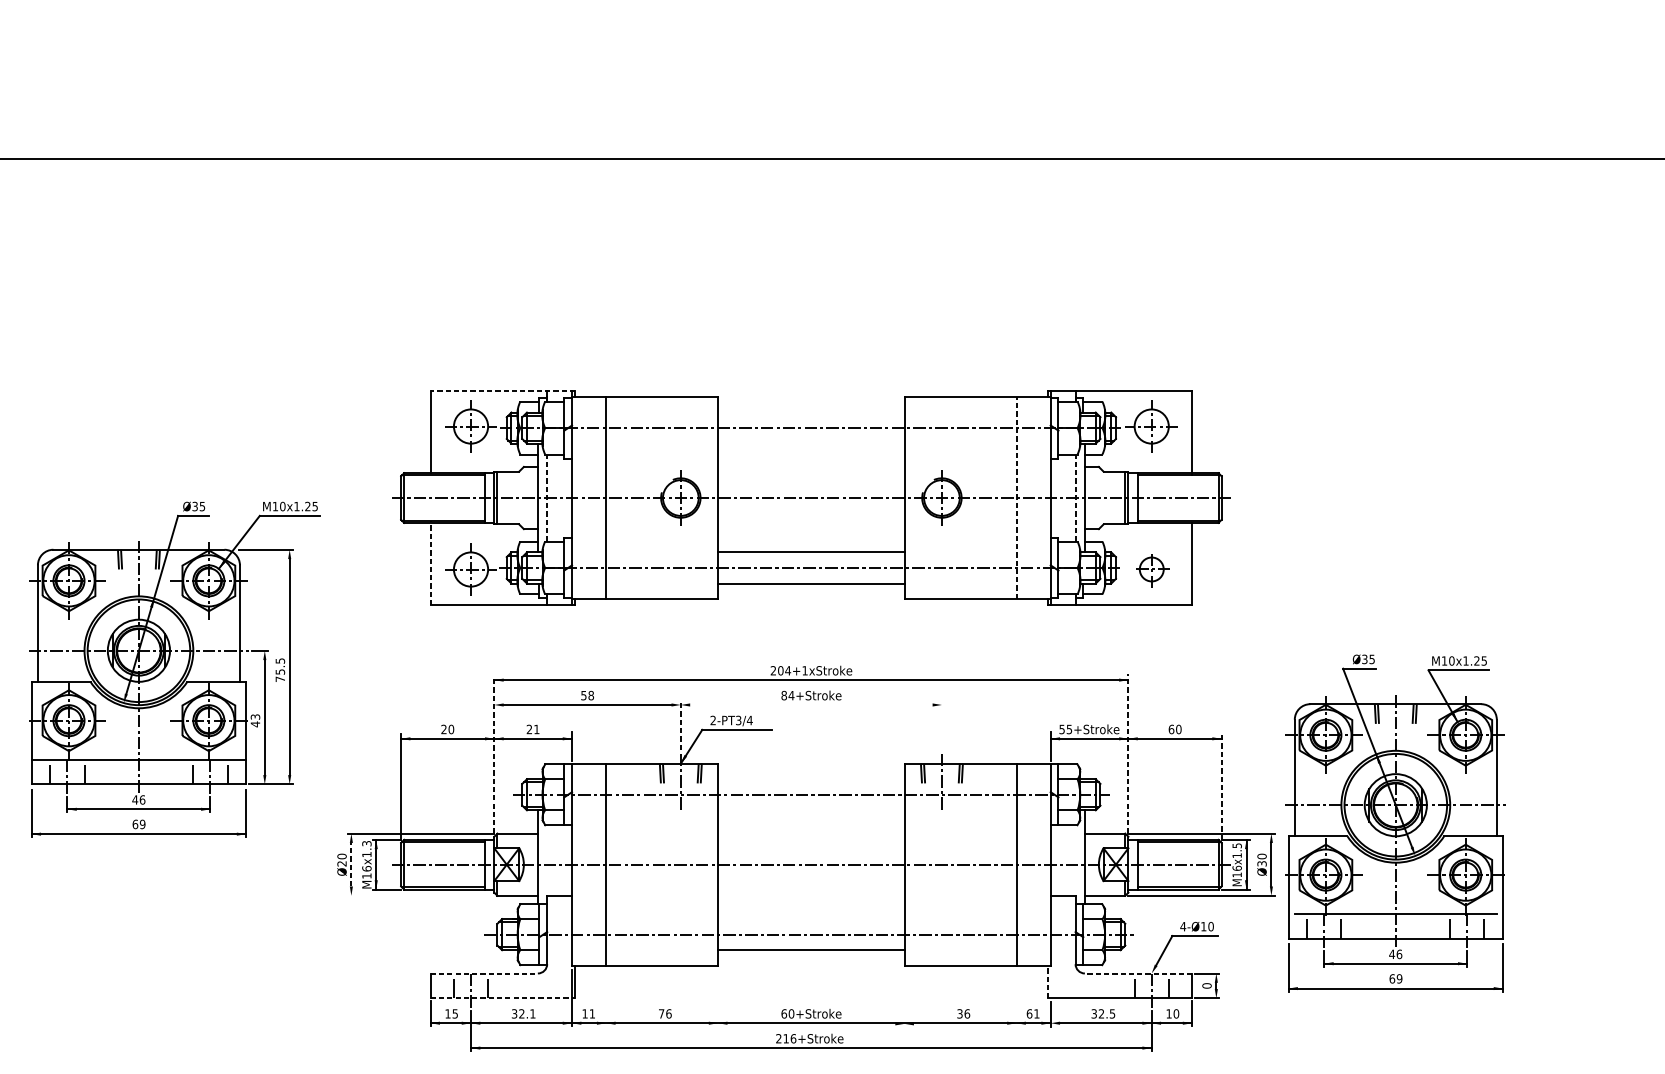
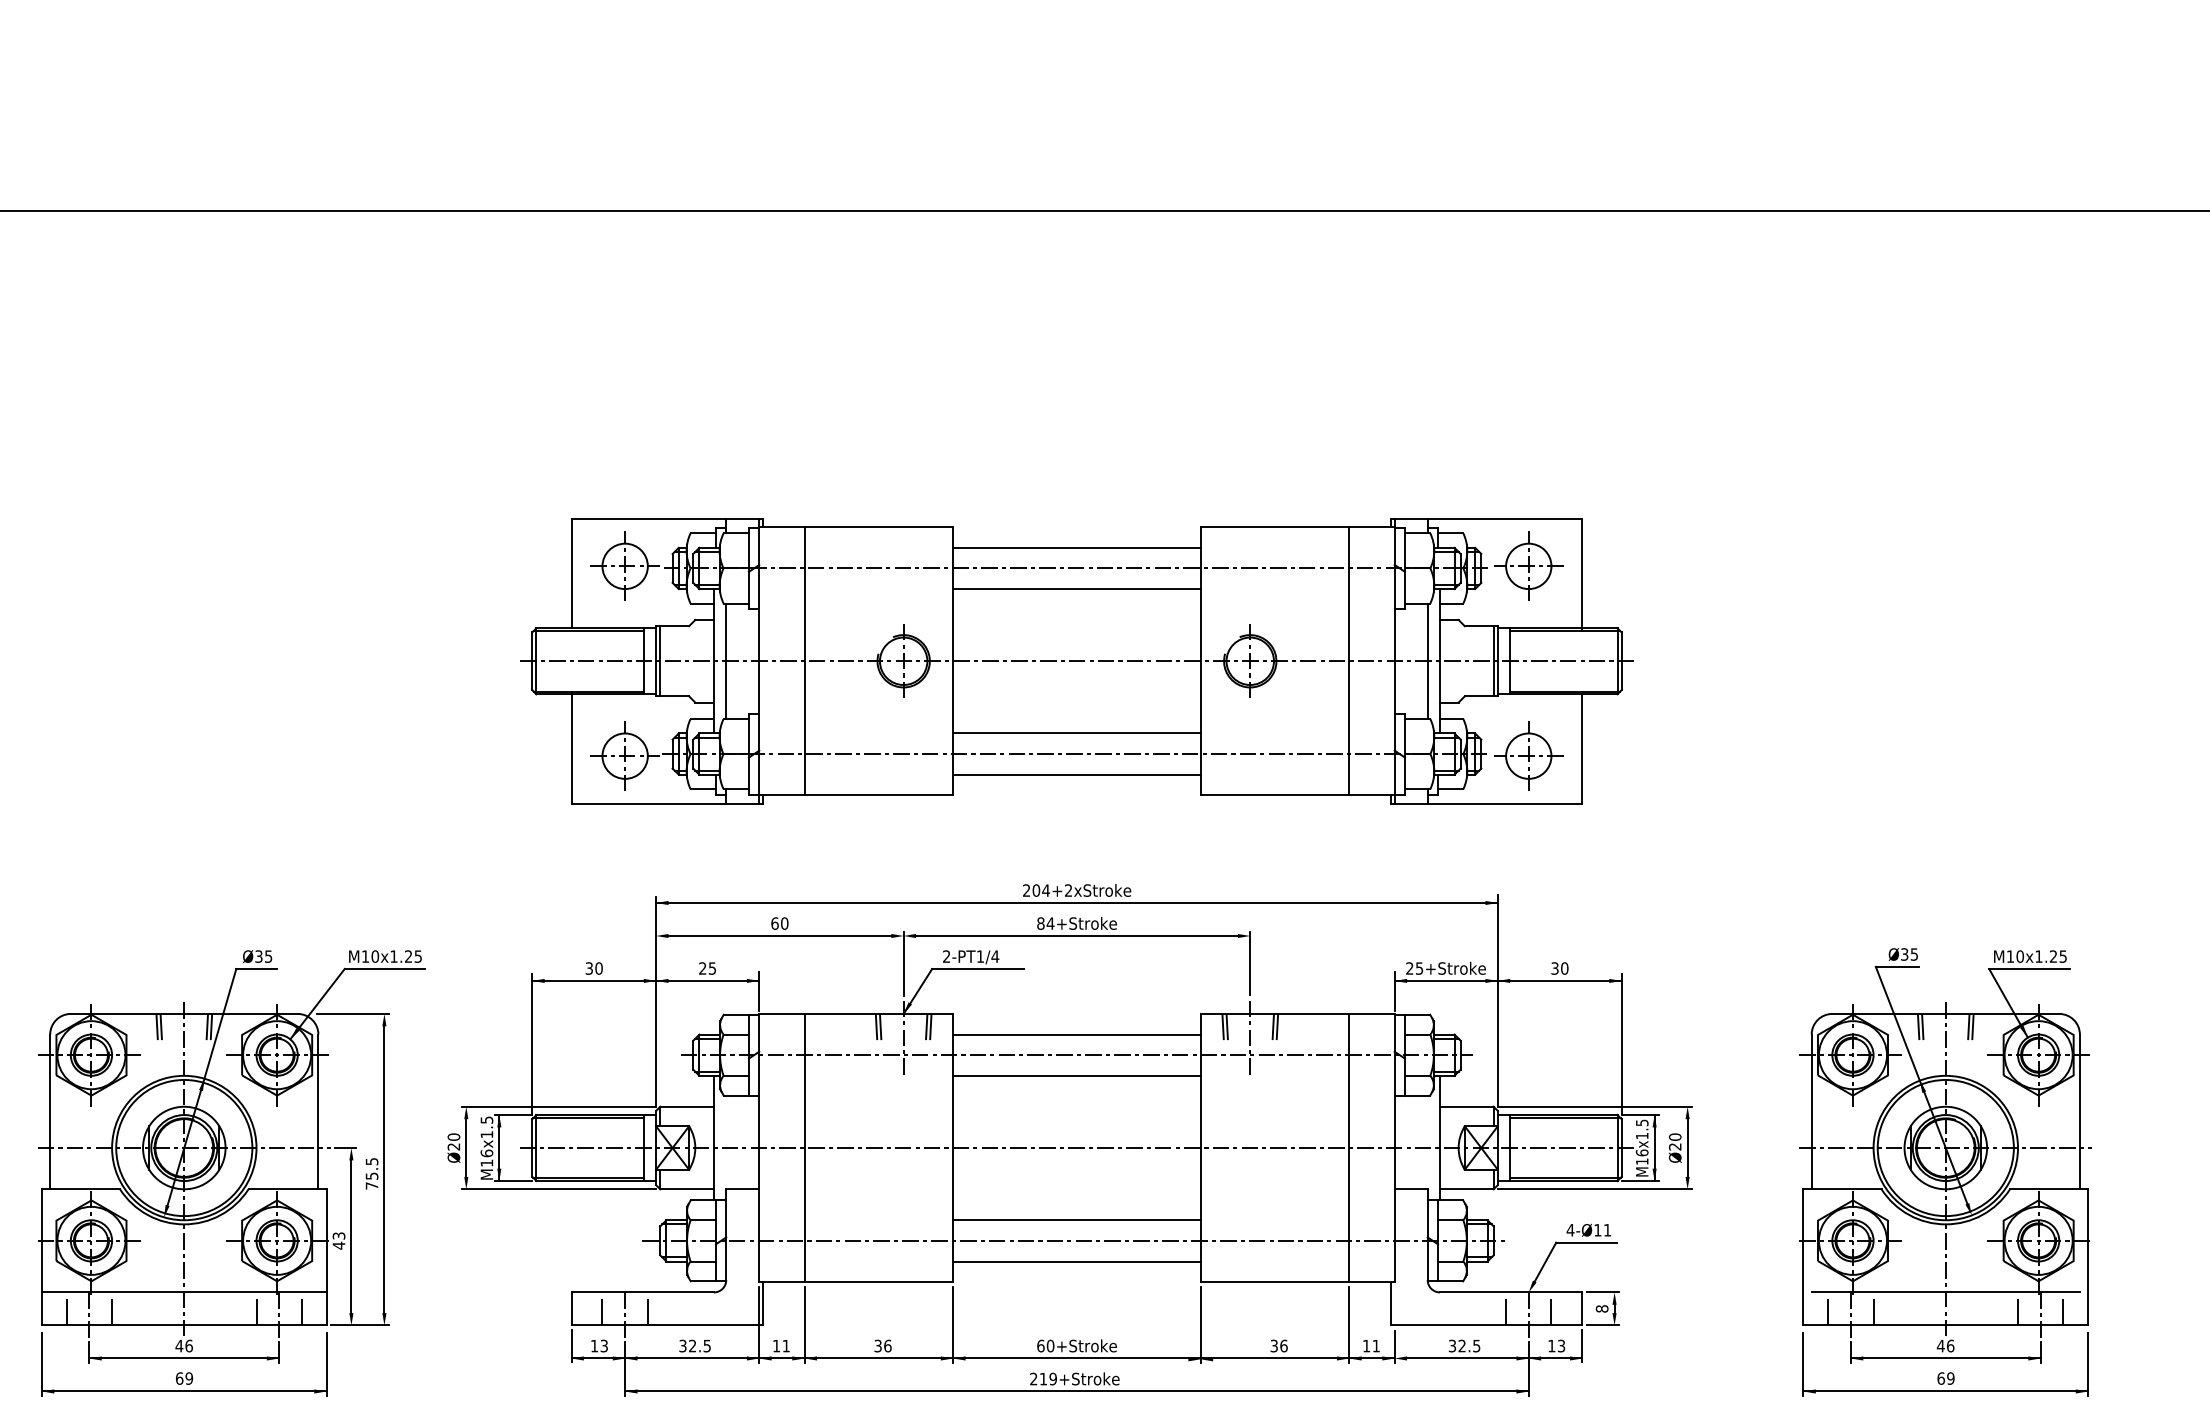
line: (502, 390) -> (667, 518), dashed -> solid
line: (811, 412) -> (1076, 547), added
line: (811, 443) -> (1076, 589), added
line: (1016, 497) -> (1349, 660), dashed -> solid
line: (547, 498) -> (726, 661), dashed -> solid
line: (1075, 498) -> (1427, 661), dashed -> solid
line: (430, 562) -> (571, 747), dashed -> solid
part: (1151, 569) -> (1528, 755), size x1.43
part: (174, 669) -> (231, 1173), moved
text: (805, 670) -> (1068, 890), 204+1xStroke -> 204+2xStroke
text: (587, 695) -> (779, 923), 58 -> 60
line: (811, 705) -> (1076, 936), added
text: (738, 720) -> (980, 956), 2-PT3/4 -> 2-PT1/4
line: (680, 725) -> (903, 963), dashed -> solid
line: (942, 725) -> (1250, 963), added
text: (443, 729) -> (588, 968), 20 -> 30
text: (536, 729) -> (711, 968), 21 -> 25
text: (1061, 729) -> (1409, 968), 55+Stroke -> 25+Stroke
text: (1171, 729) -> (1554, 968), 60 -> 30
line: (1128, 753) -> (1497, 1000), dashed -> solid
line: (494, 754) -> (656, 1001), dashed -> solid
line: (811, 779) -> (1076, 1034), added
line: (1221, 786) -> (1621, 1044), dashed -> solid
line: (811, 810) -> (1076, 1075), added
part: (1395, 823) -> (1945, 1172), moved
text: (366, 843) -> (486, 1119), M16x1.3 -> M16x1.5
text: (1262, 863) -> (1675, 1146), Ø30 -> Ø20
line: (351, 865) -> (466, 1148), dashed -> solid
line: (421, 895) -> (559, 1189), added
line: (811, 919) -> (1076, 1220), added
text: (1211, 926) -> (1607, 1230), 4-Ø10 -> 4-Ø11
line: (484, 973) -> (643, 1292), dashed -> solid
line: (1137, 973) -> (1510, 1292), dashed -> solid
line: (1047, 981) -> (1390, 1303), dashed -> solid
text: (1207, 985) -> (1602, 1308), 0 -> 8
line: (502, 998) -> (667, 1325), dashed -> solid
line: (606, 998) -> (804, 1325), added
line: (718, 998) -> (953, 1325), added
line: (904, 998) -> (1200, 1325), added
line: (1016, 998) -> (1349, 1325), added
text: (455, 1013) -> (604, 1345), 15 -> 13
text: (532, 1013) -> (706, 1345), 32.1 -> 32.5
text: (661, 1013) -> (877, 1345), 76 -> 36
text: (1029, 1013) -> (1366, 1345), 61 -> 11
text: (1176, 1013) -> (1561, 1345), 10 -> 13
text: (793, 1038) -> (1053, 1378), 216+Stroke -> 219+Stroke

